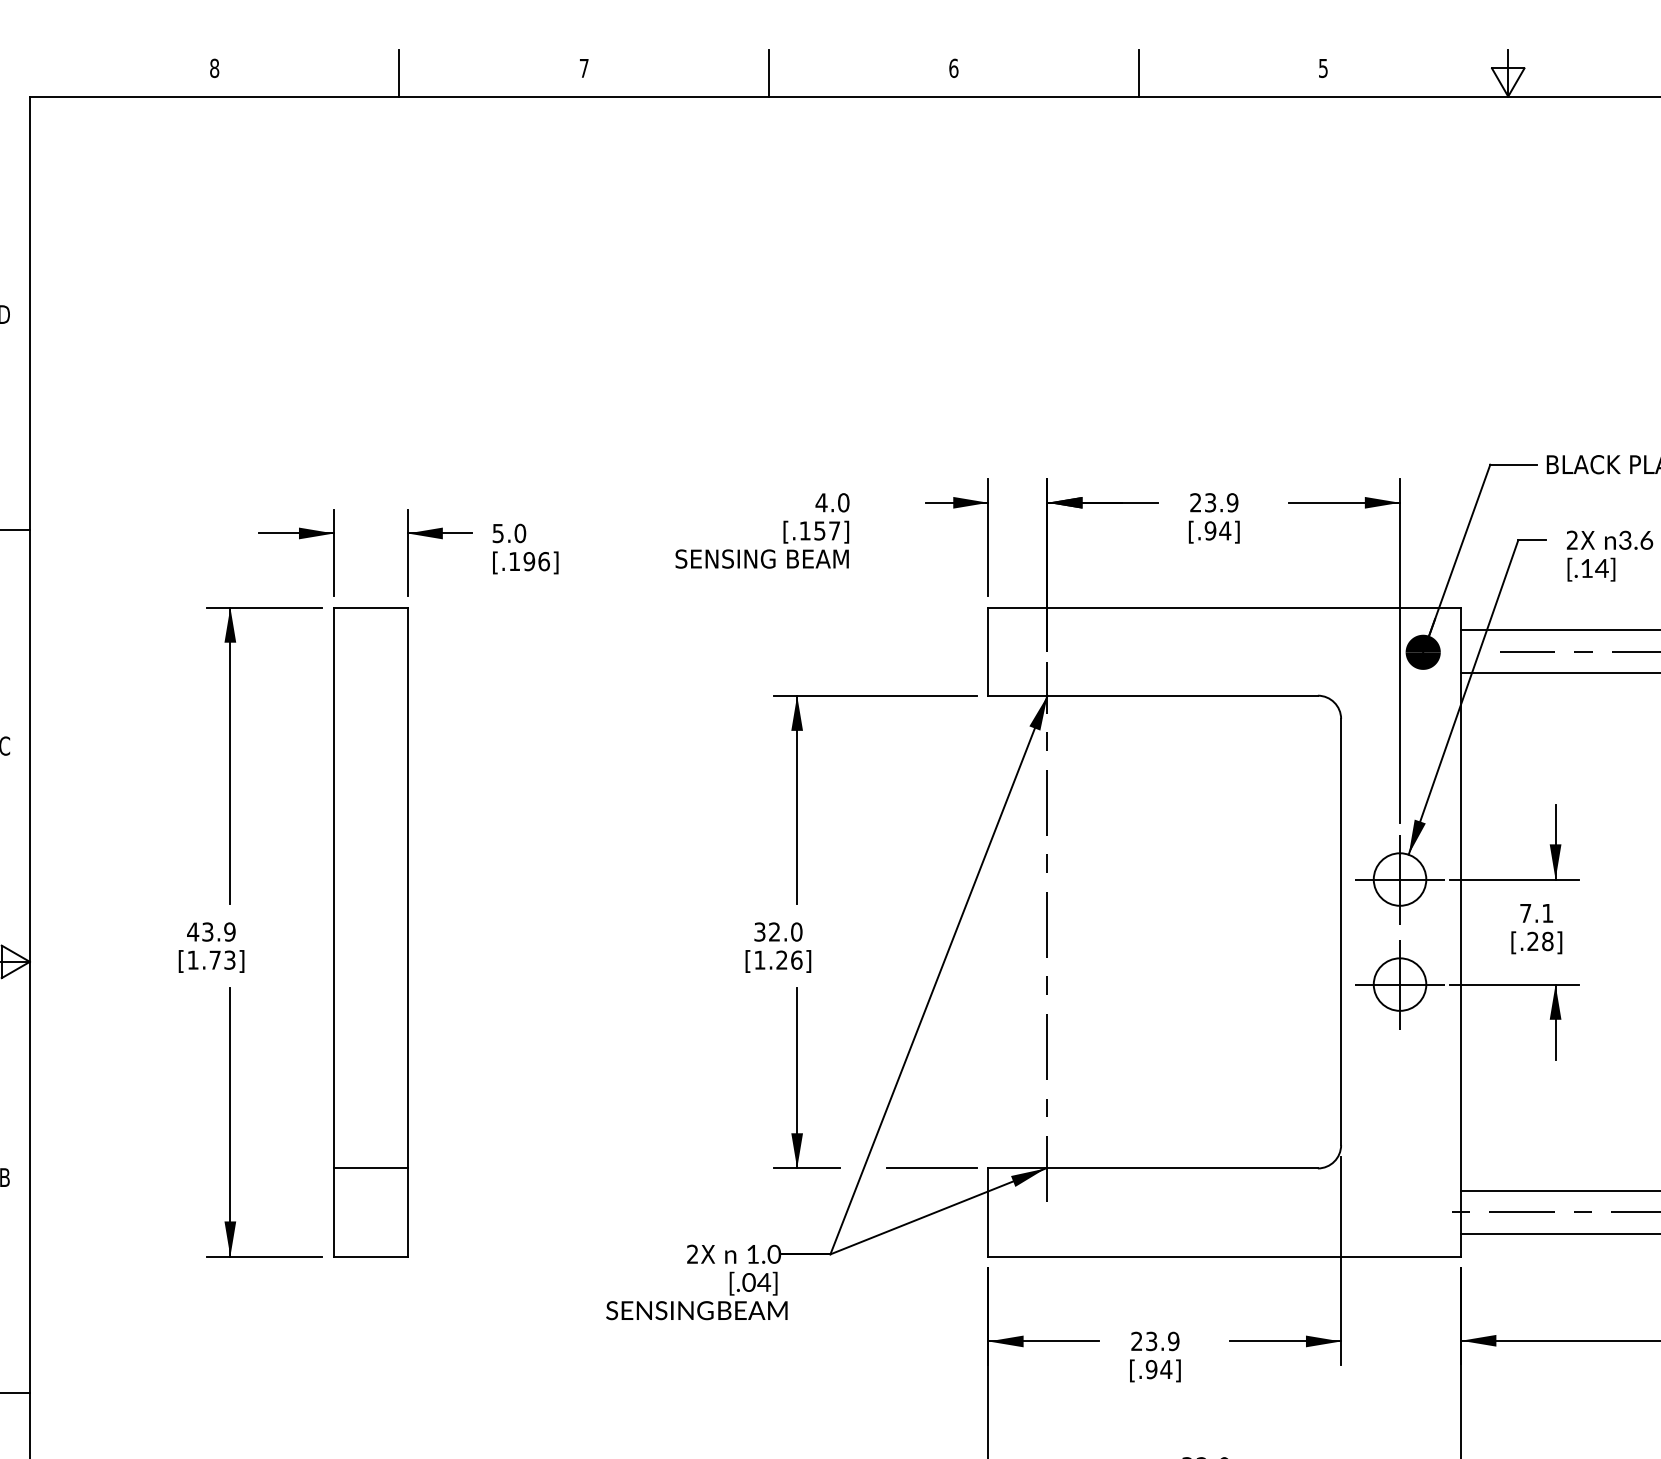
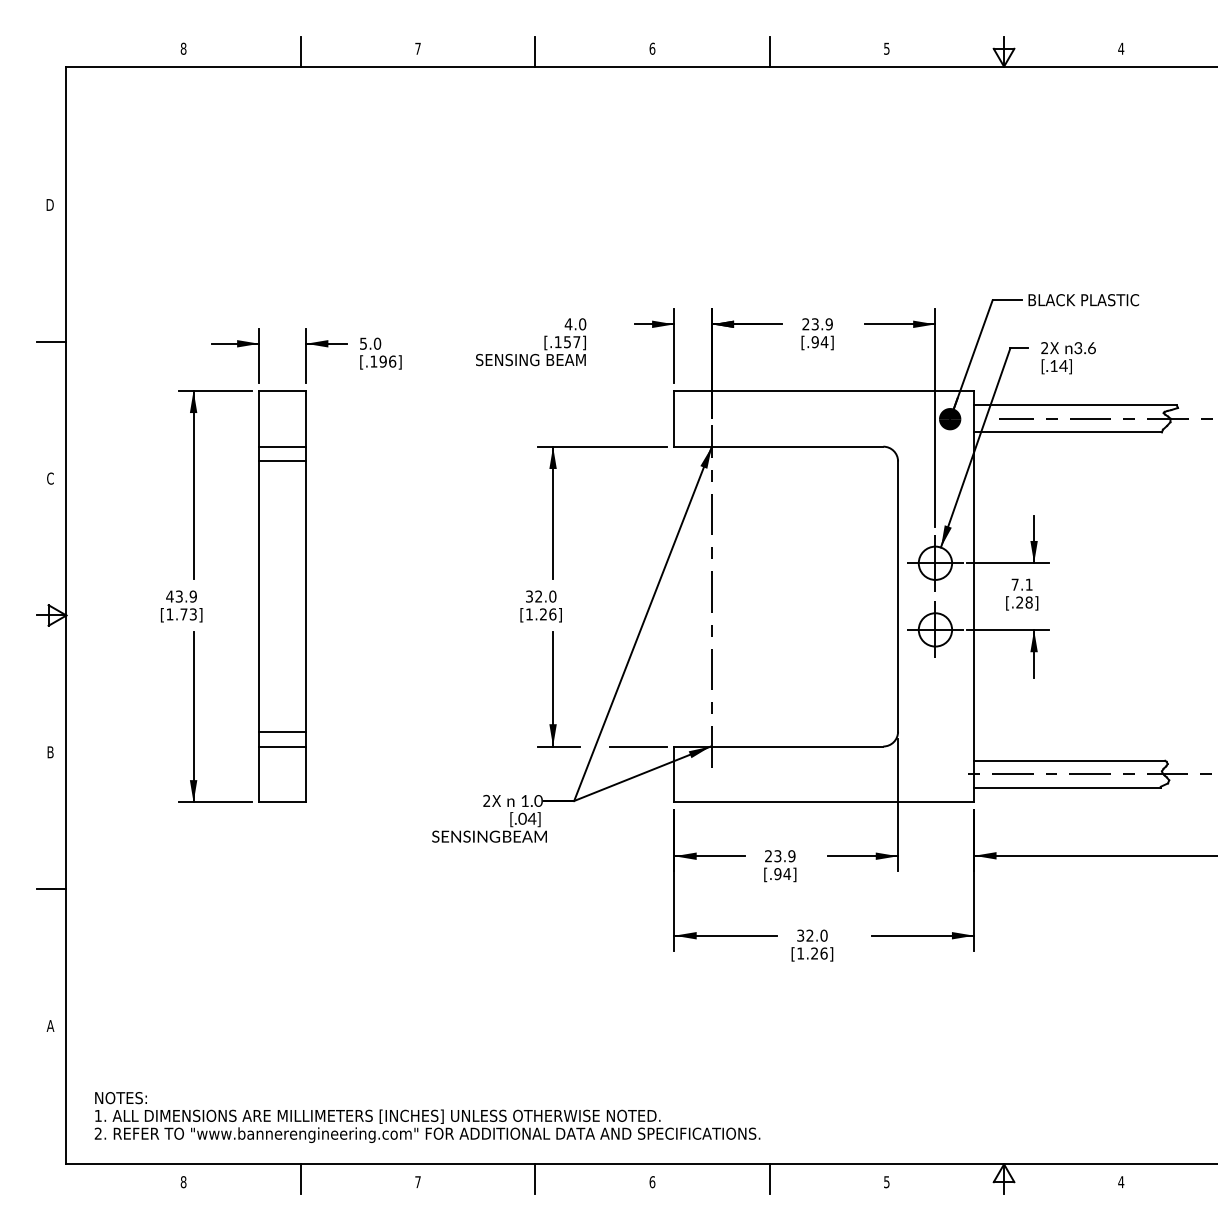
line: (370, 695) -> (282, 446), added
line: (370, 719) -> (282, 461), added
line: (370, 1144) -> (282, 731), added

